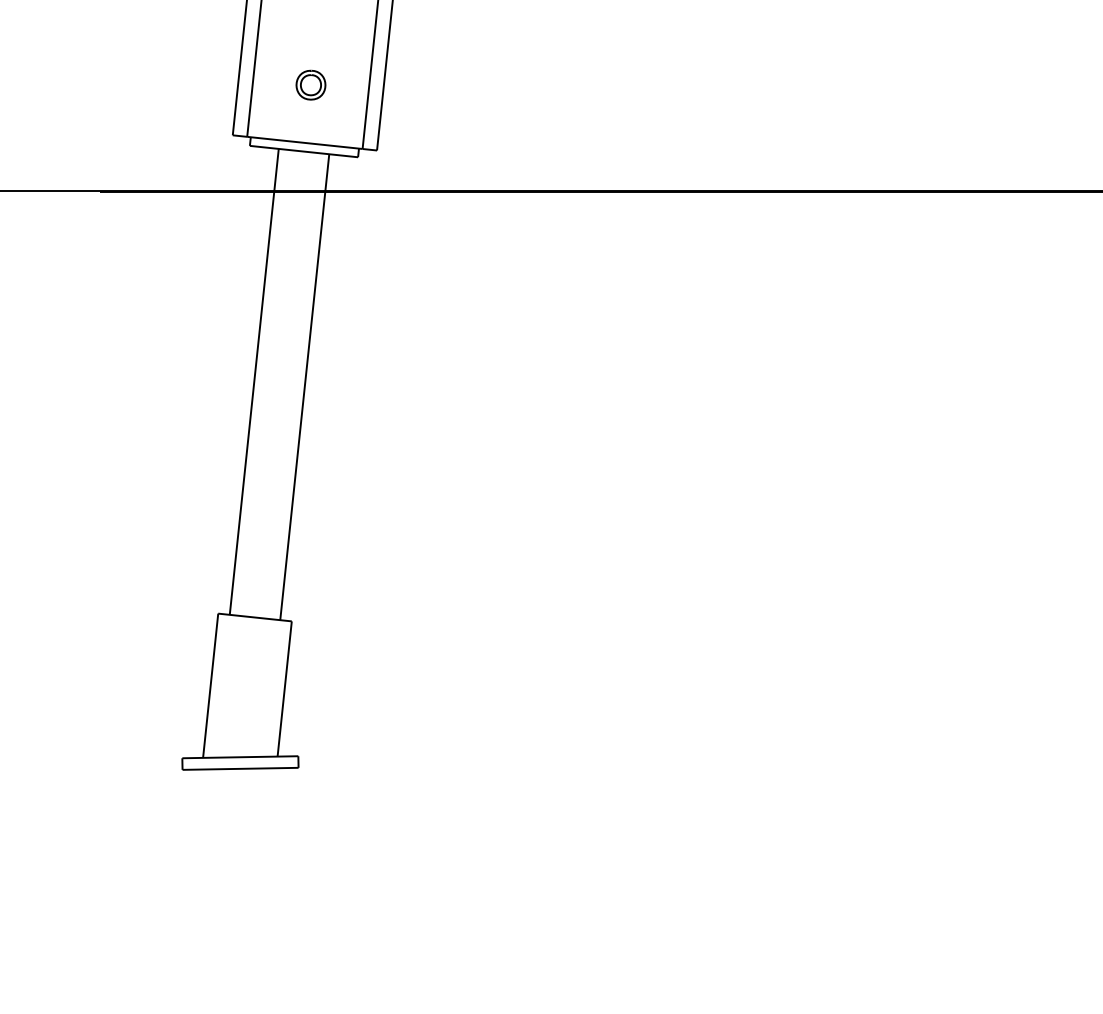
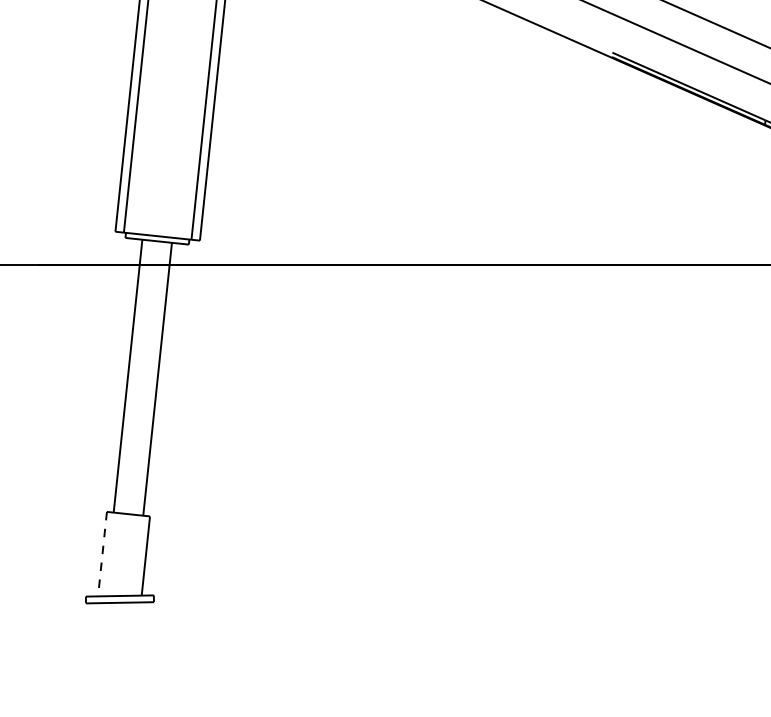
part: (309, 85) -> (160, 202), removed
line: (210, 686) -> (102, 554), solid -> dashed

